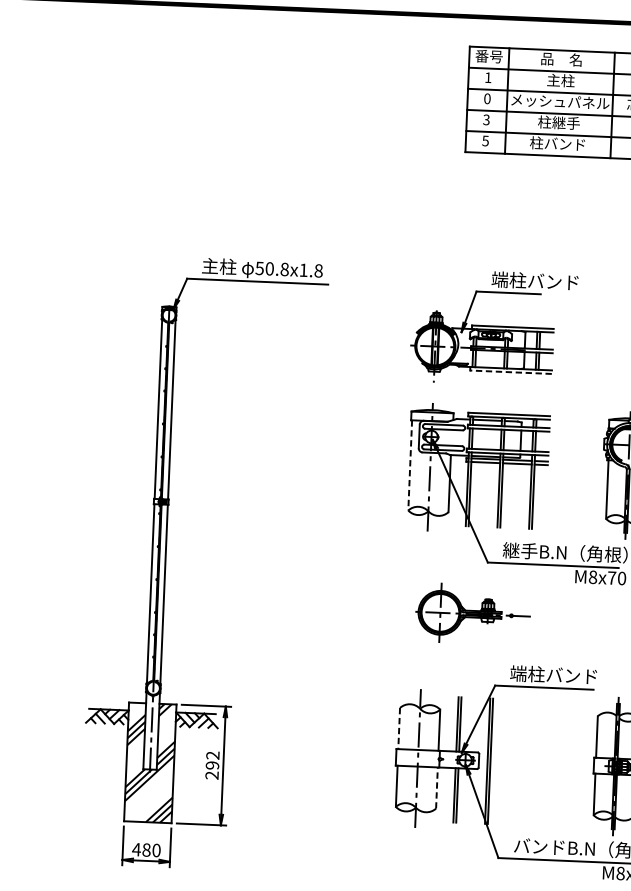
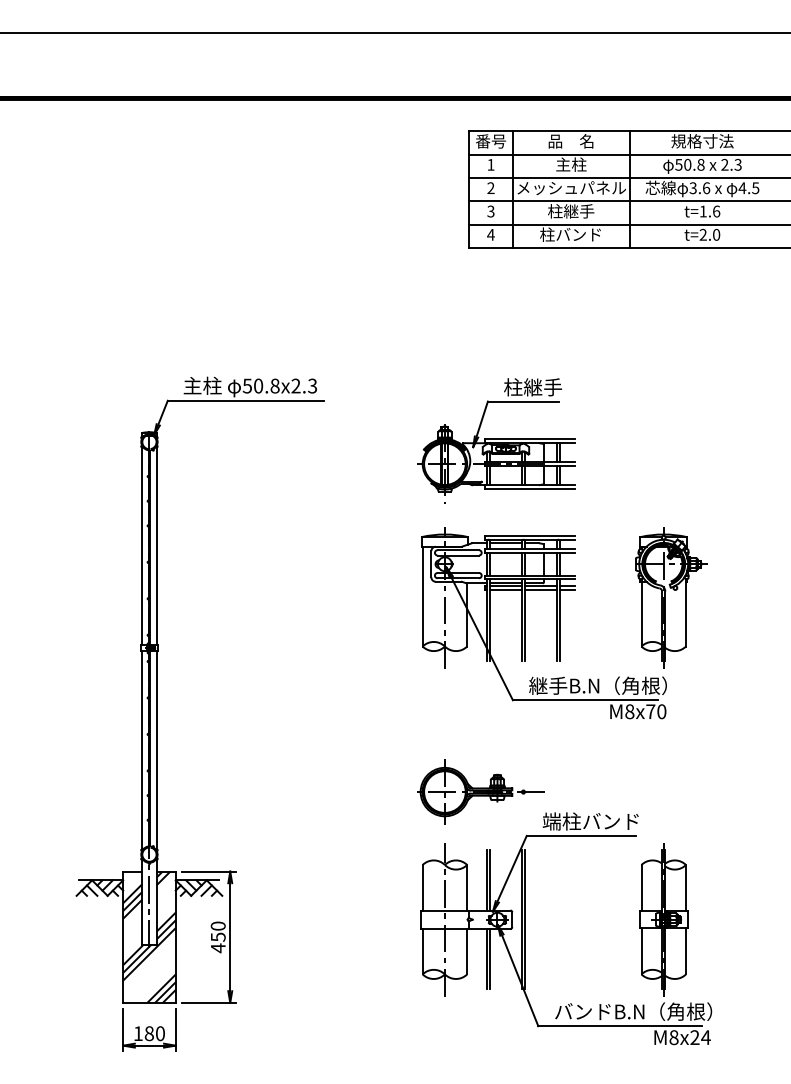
text: (486, 99) -> (490, 188), 0 -> 2
text: (485, 140) -> (490, 234), 5 -> 4
text: (311, 270) -> (304, 385), 50.8x1.8 -> 50.8x2.3
text: (534, 281) -> (551, 387), 端柱バンド -> 柱継手
line: (510, 372) -> (529, 489), dashed -> solid
line: (410, 465) -> (422, 596), dashed -> solid
part: (472, 613) -> (480, 791), moved
line: (399, 728) -> (422, 887), dashed -> solid
text: (211, 765) -> (217, 937), 292 -> 450
line: (437, 787) -> (467, 951), dashed -> solid
text: (136, 849) -> (138, 1033), 480 -> 180

